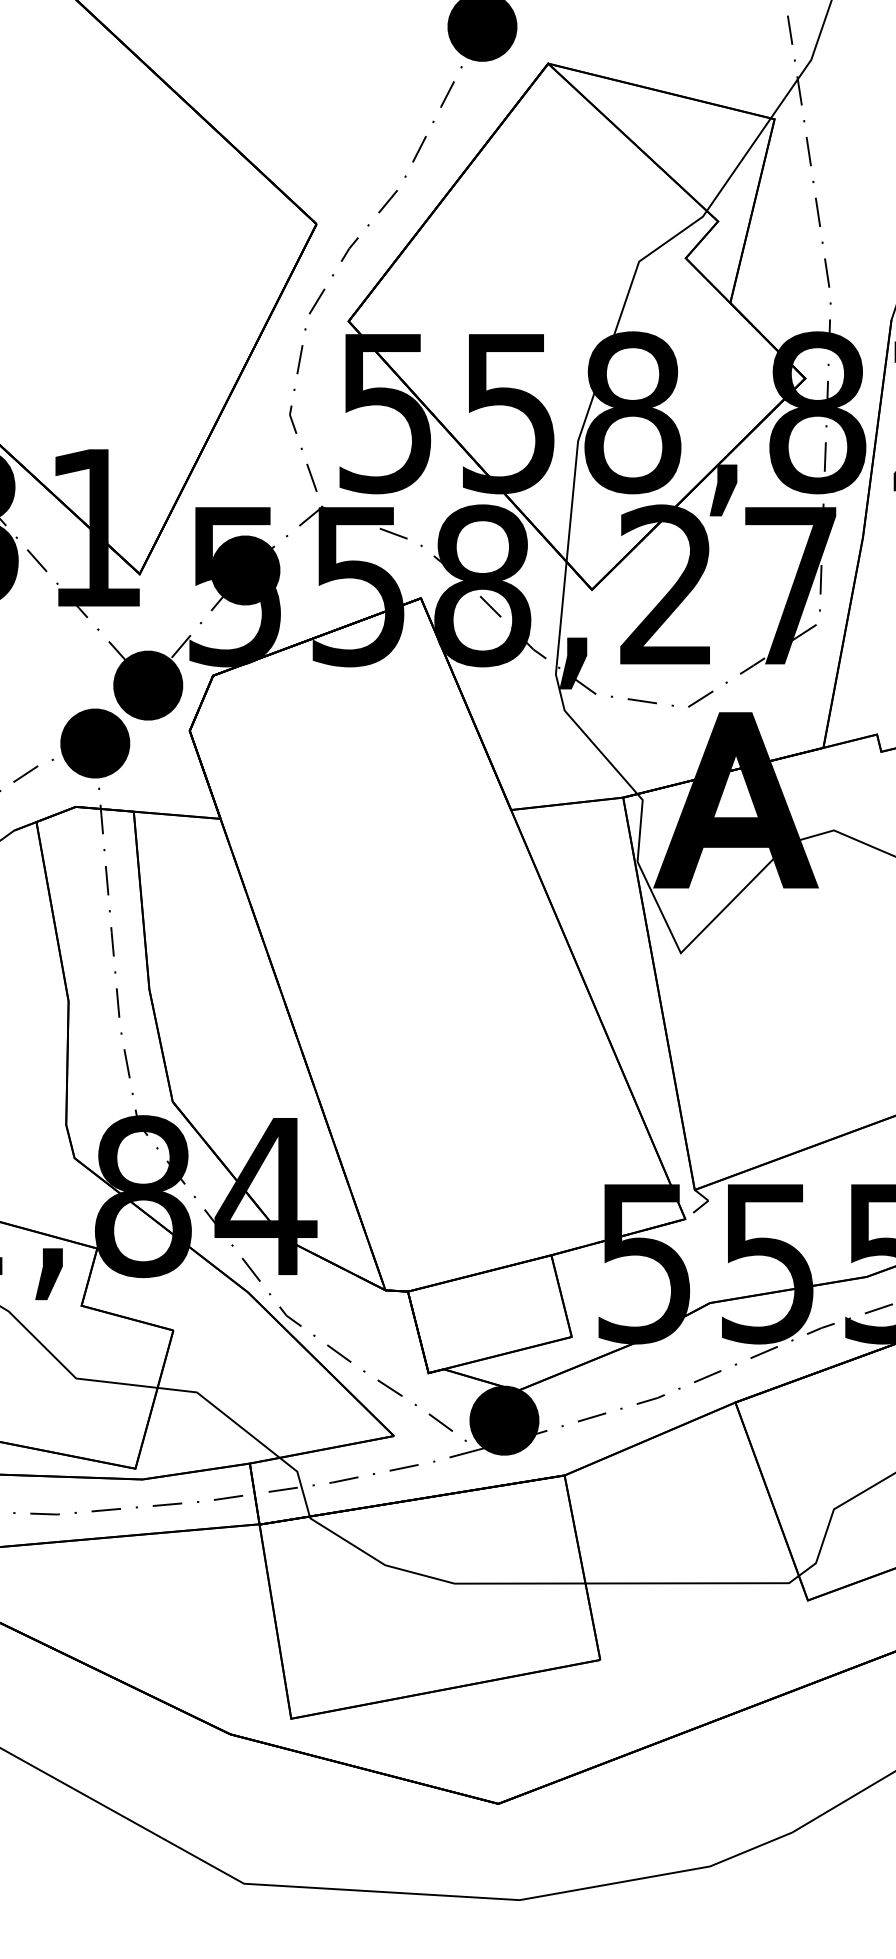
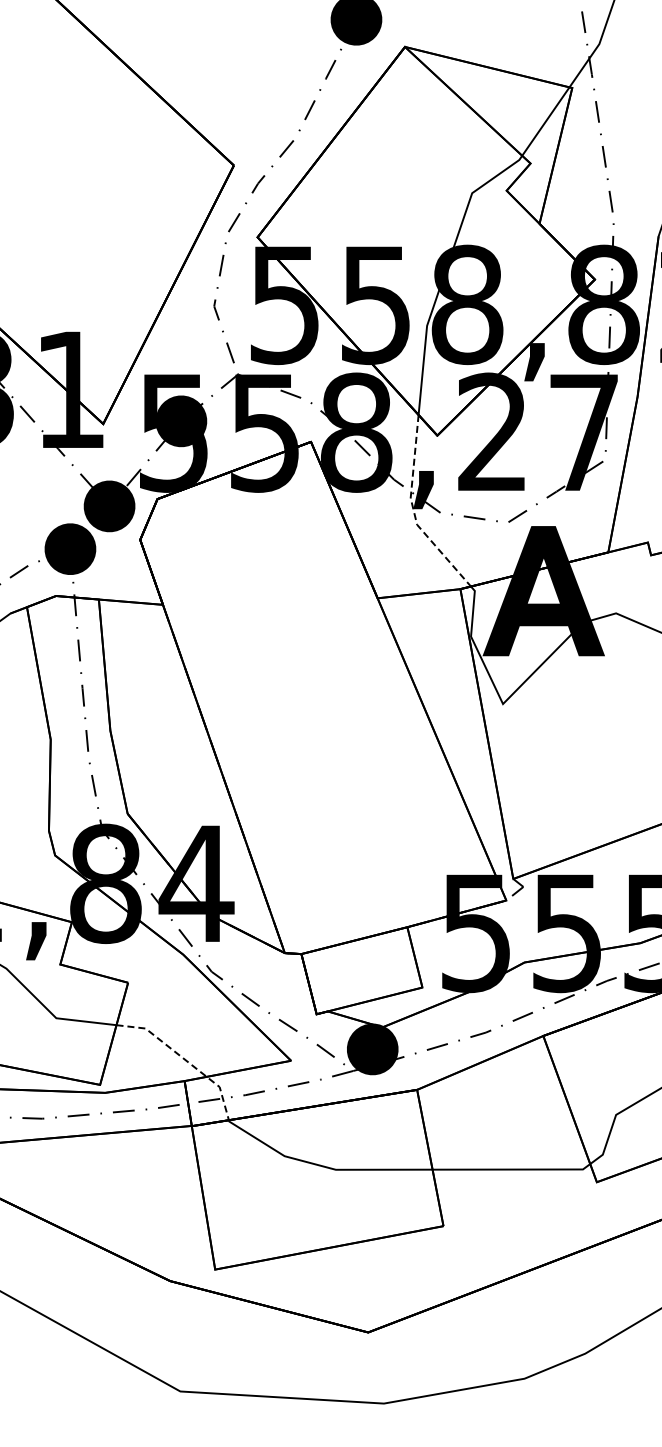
line: (559, 691) -> (413, 510), solid -> dashed
line: (249, 1434) -> (184, 1059), solid -> dashed

